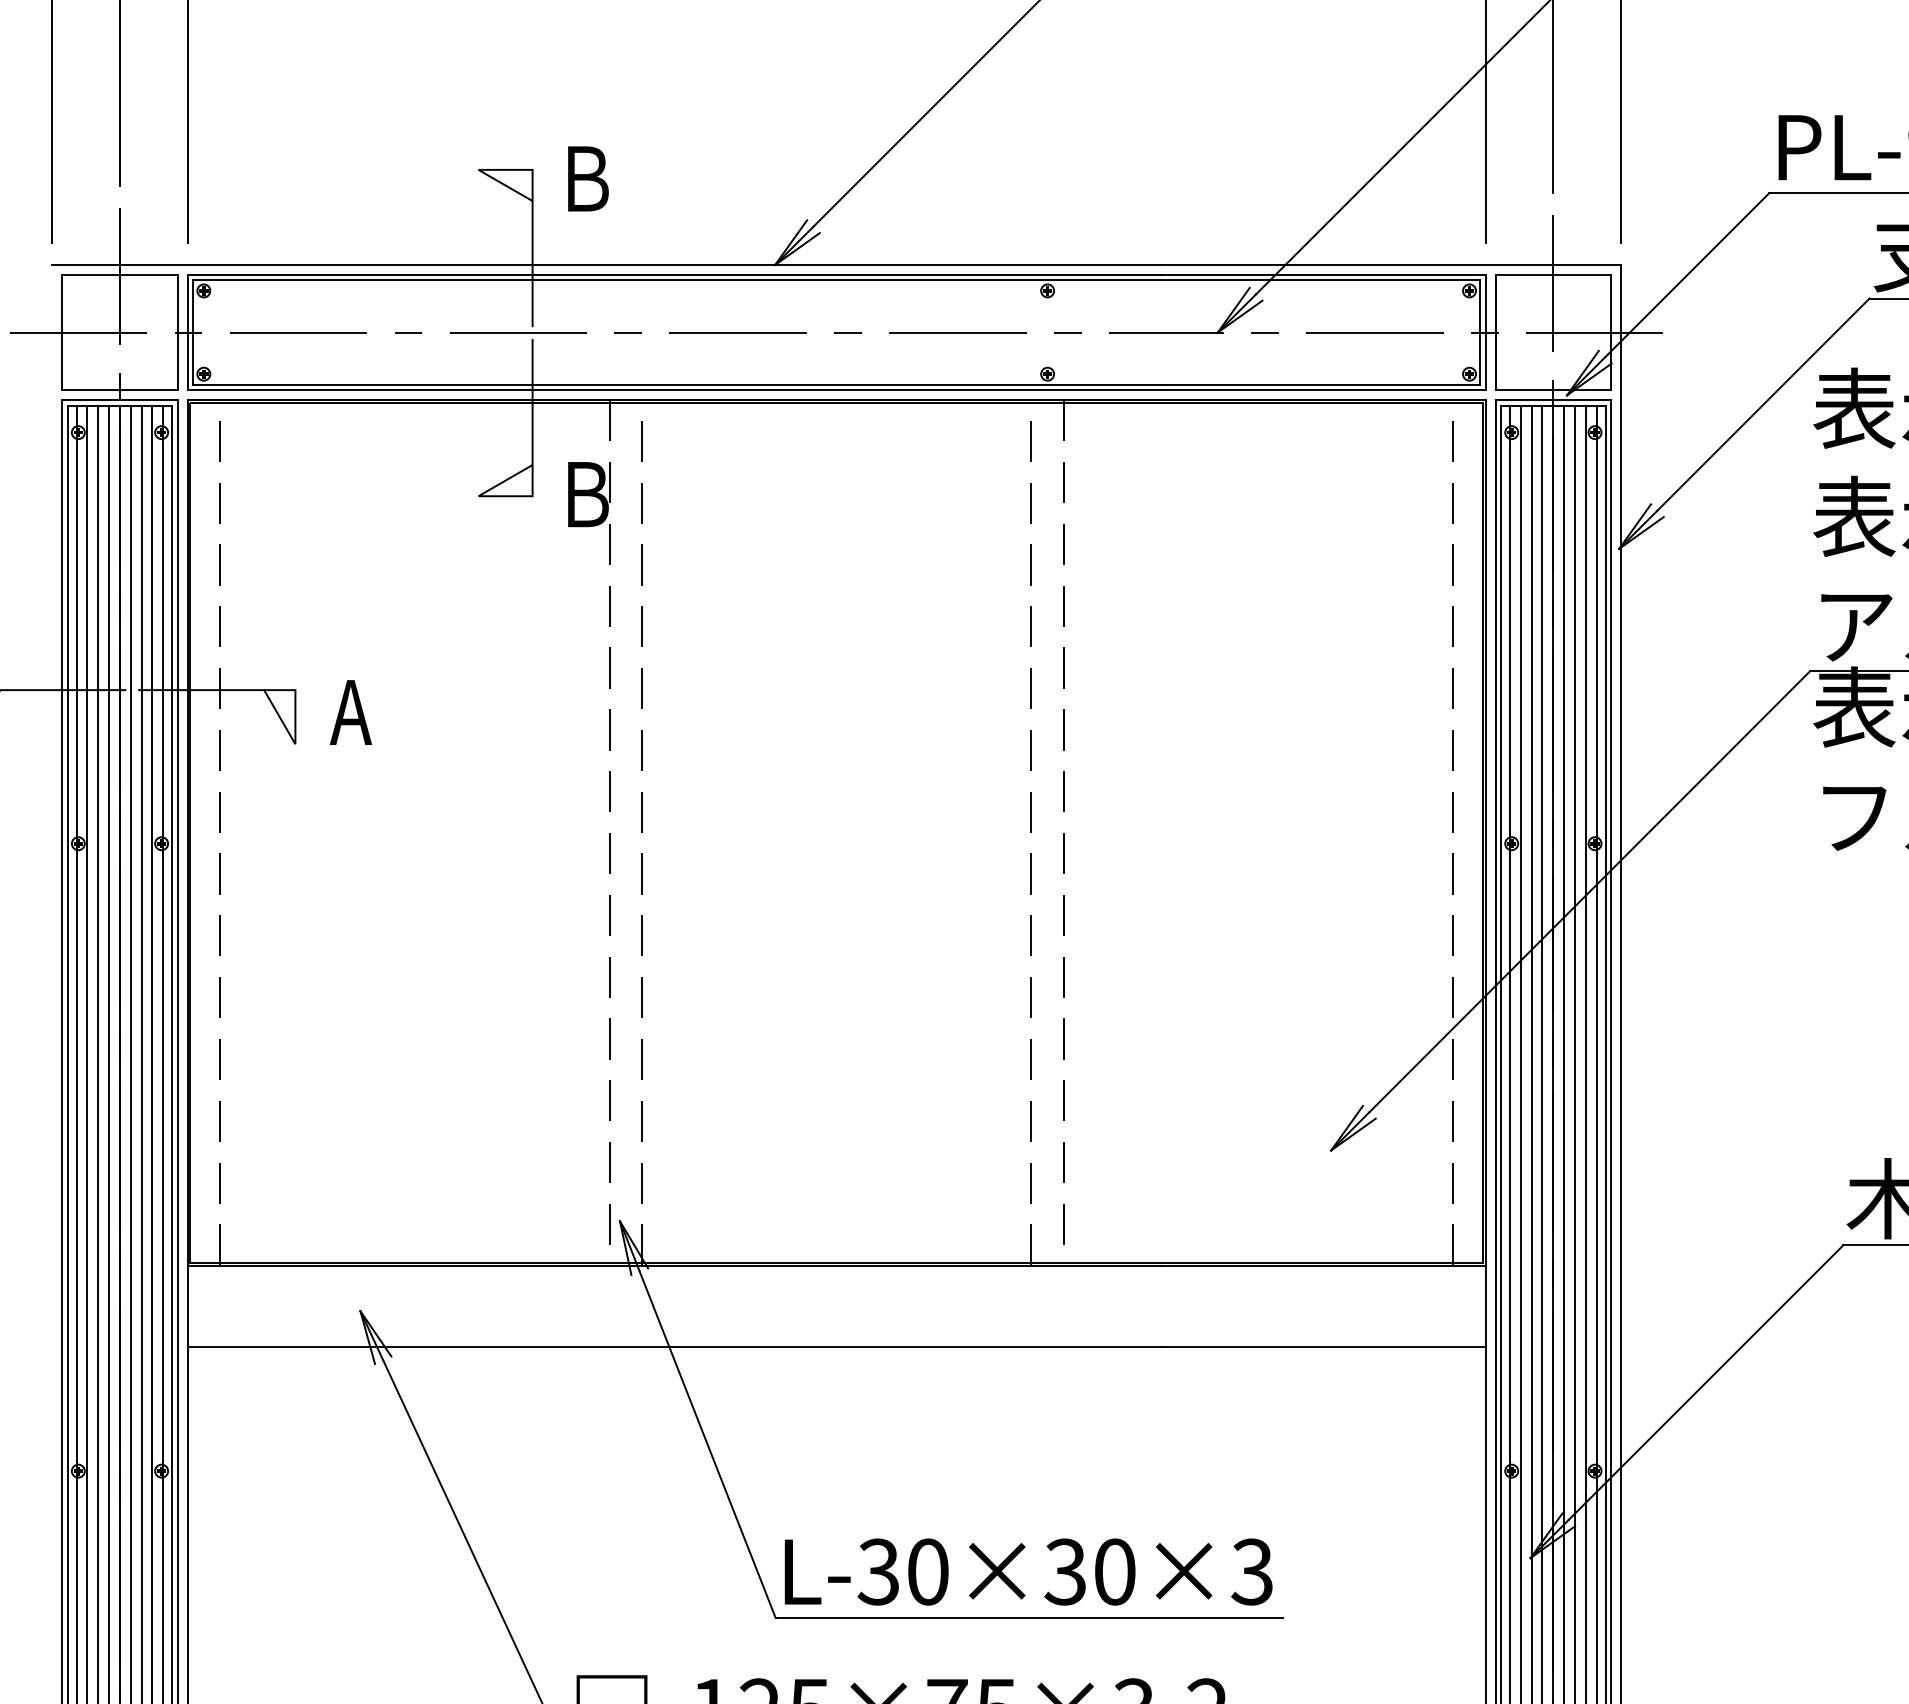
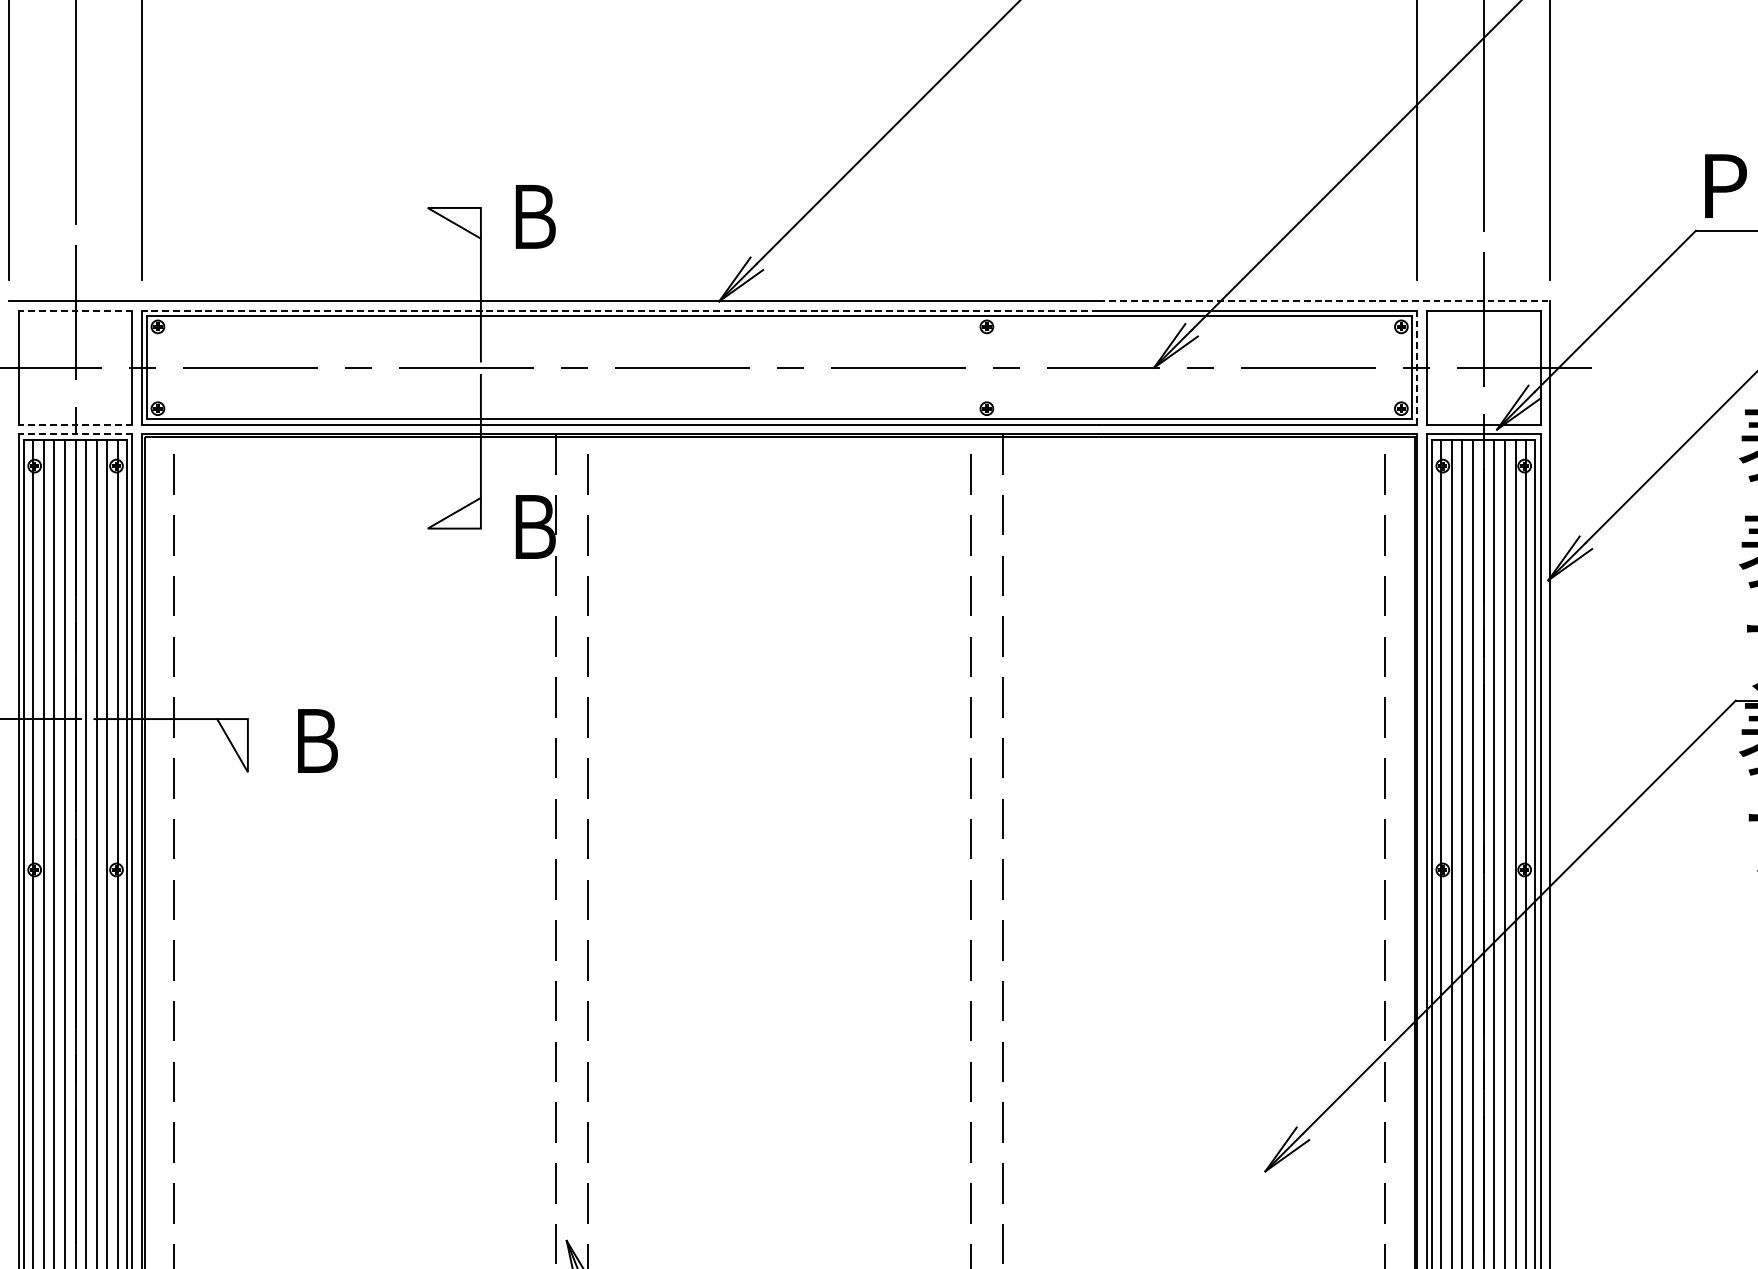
line: (1391, 264) -> (1324, 300), solid -> dashed
line: (120, 274) -> (76, 310), solid -> dashed
line: (674, 274) -> (620, 310), solid -> dashed
line: (1485, 332) -> (1417, 367), solid -> dashed
line: (120, 390) -> (76, 424), solid -> dashed
line: (120, 400) -> (76, 434), solid -> dashed
text: (358, 712) -> (309, 741), A -> Ｂ

